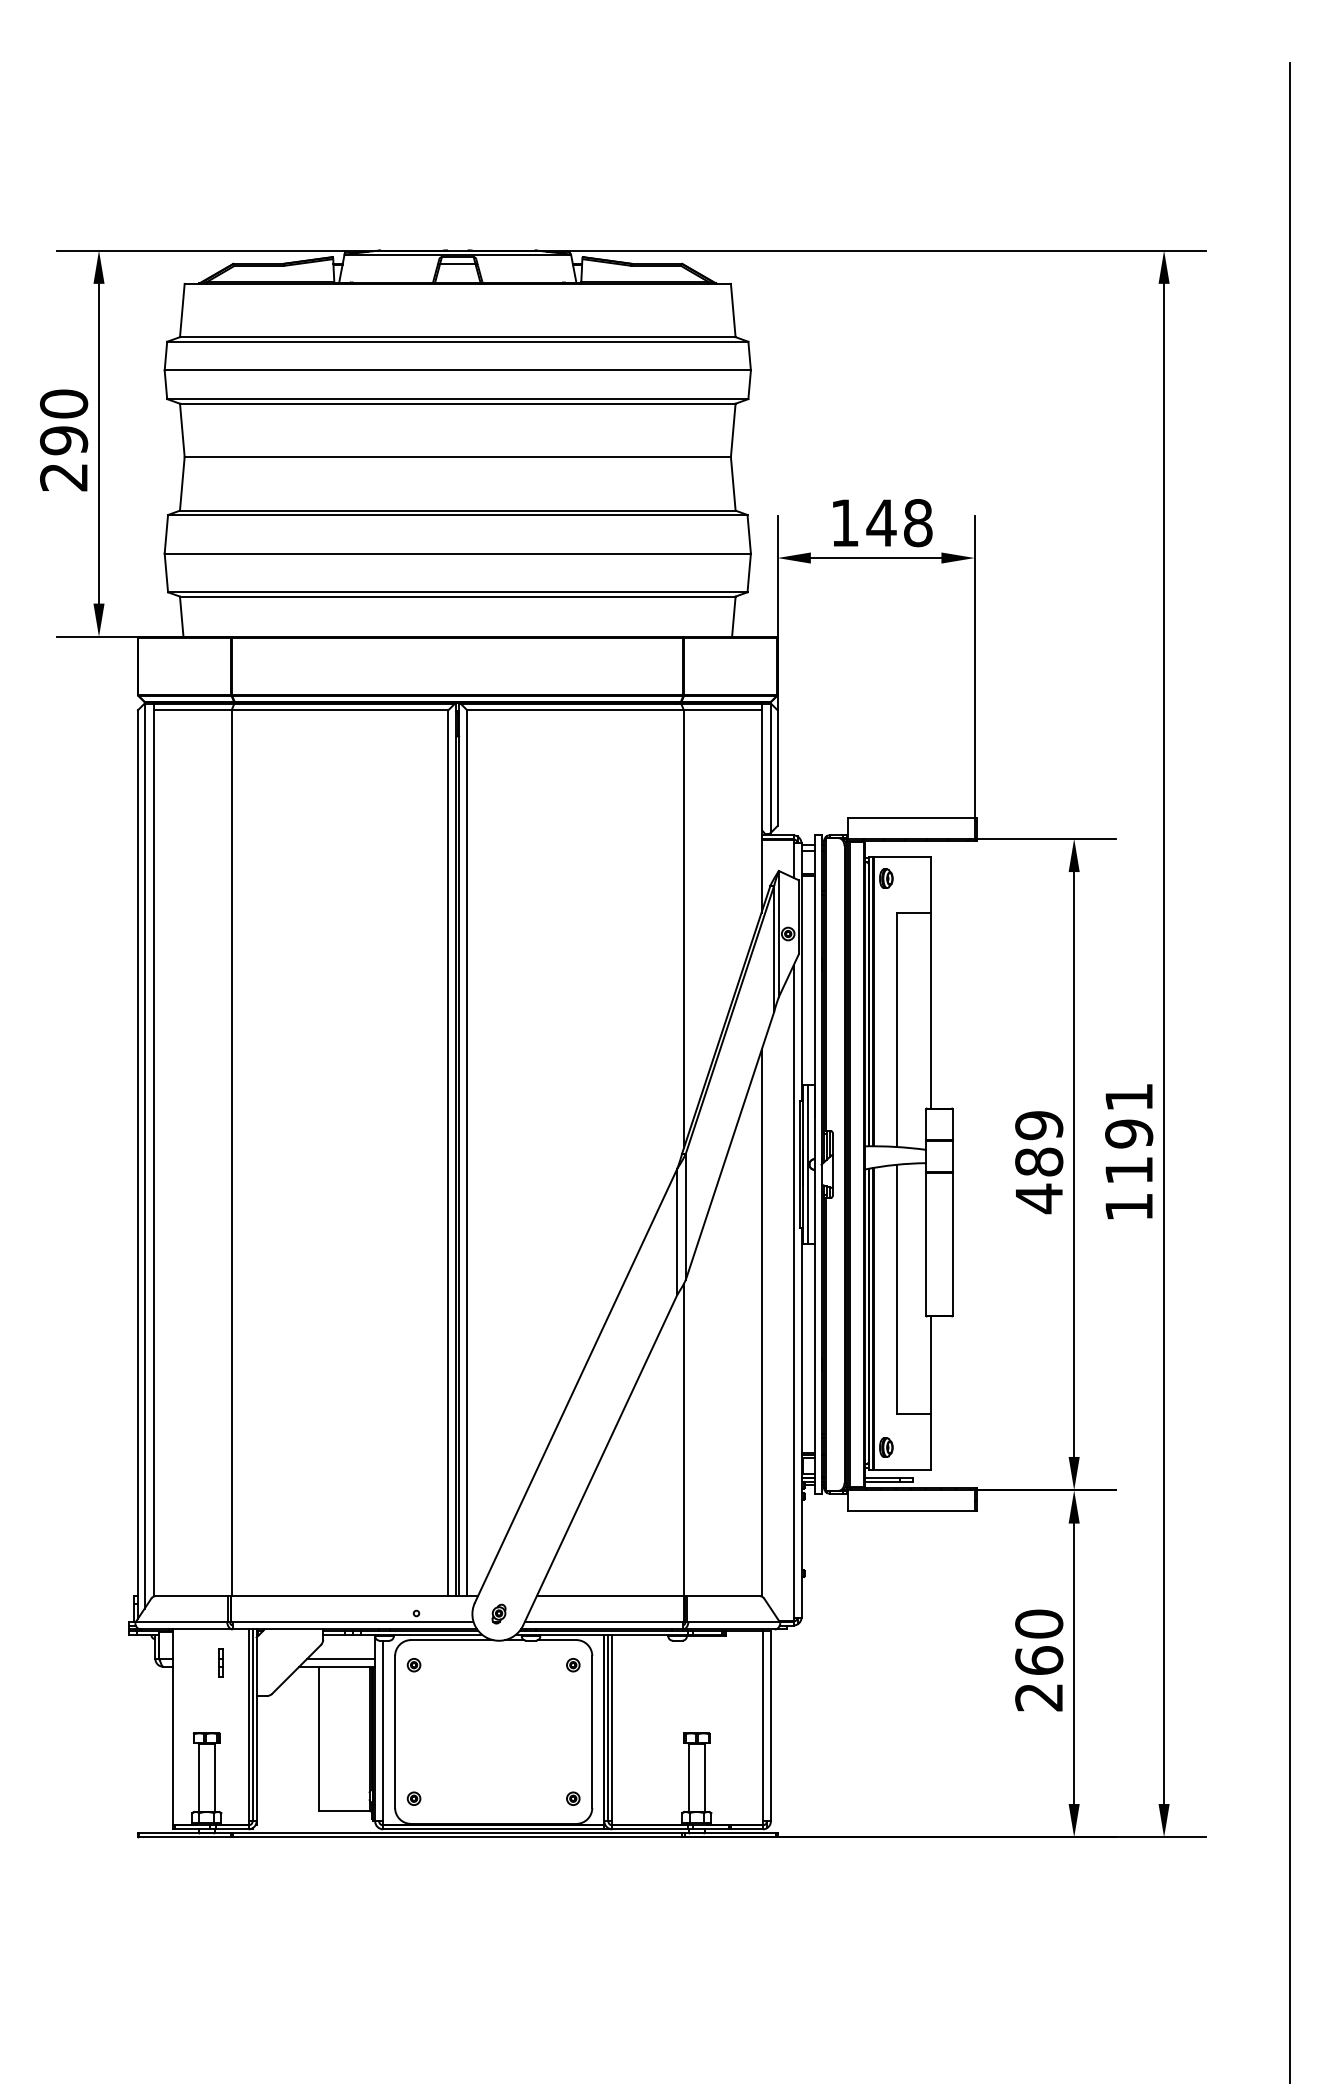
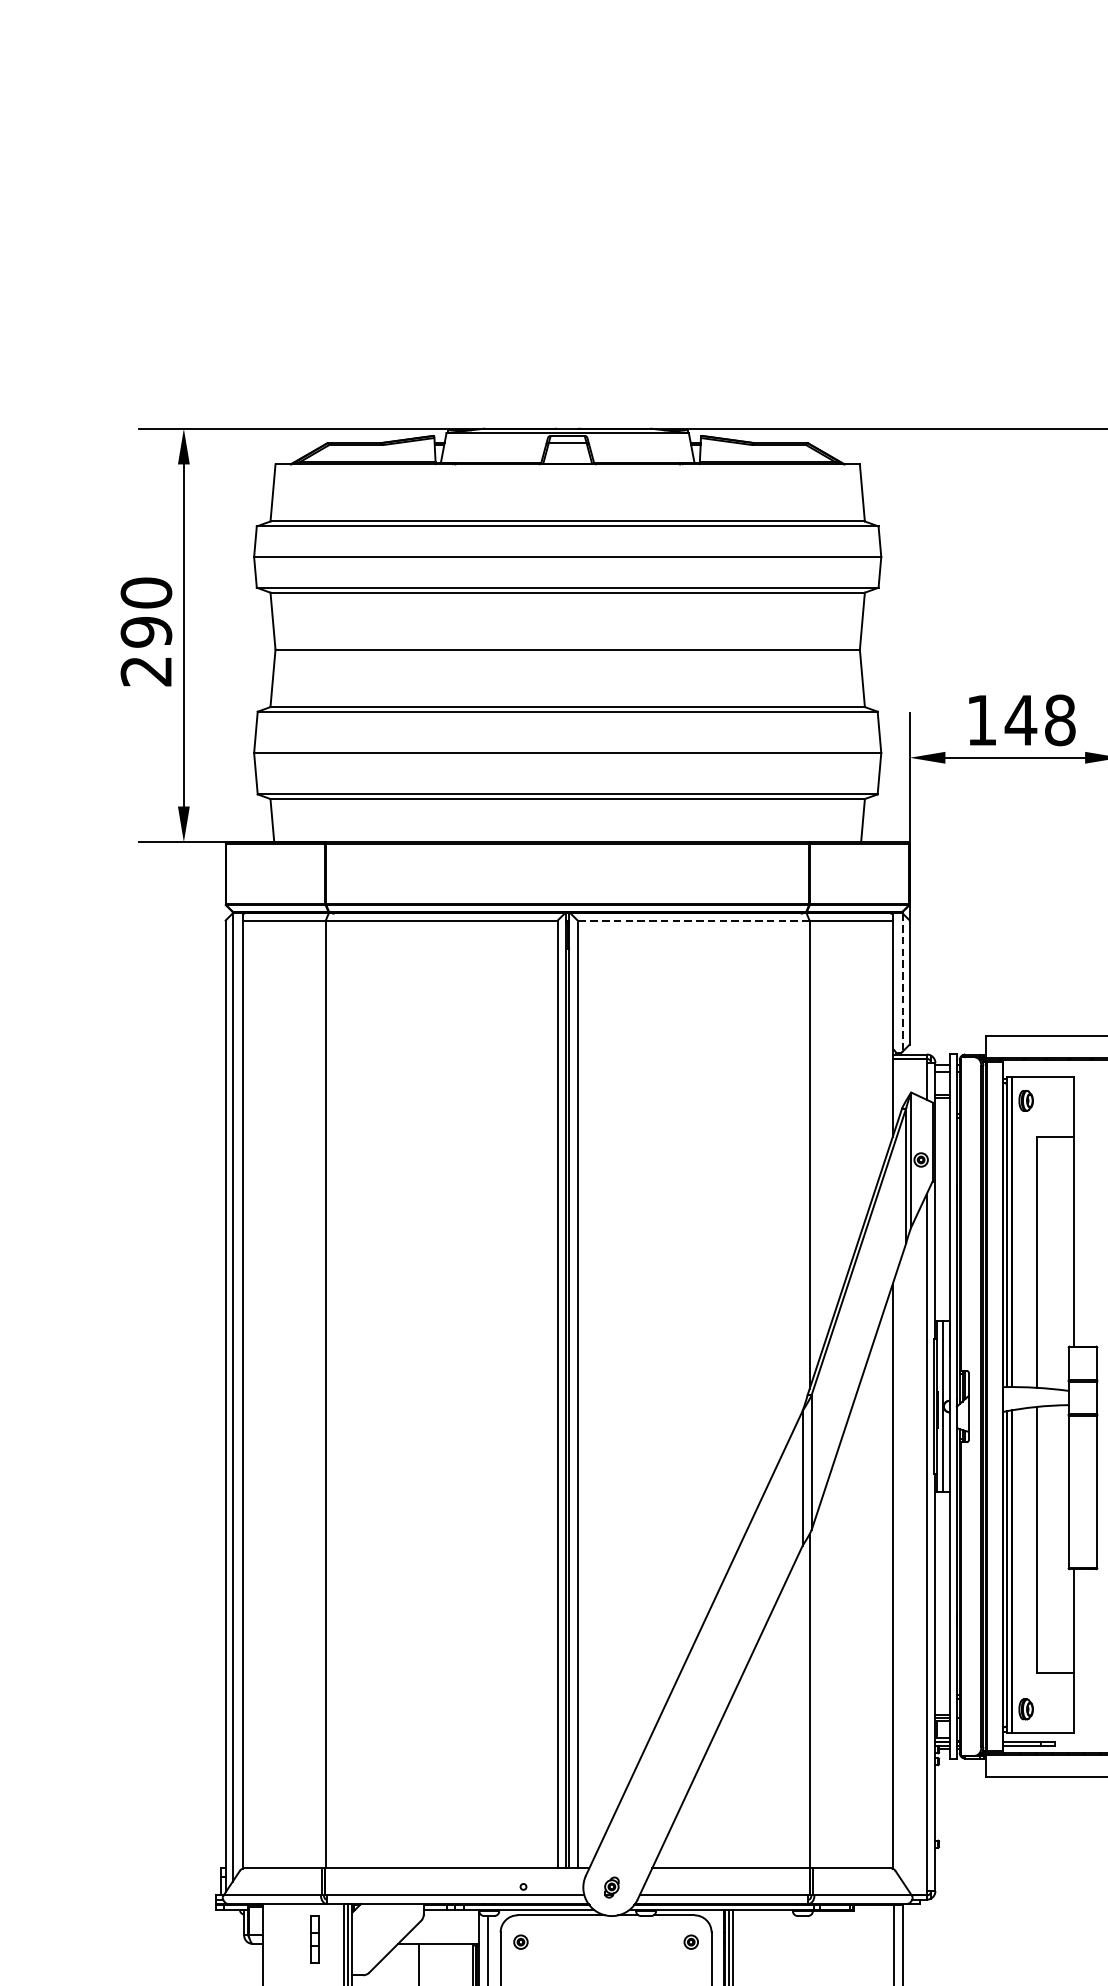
line: (575, 710) -> (693, 920), solid -> dashed
line: (770, 768) -> (902, 982), solid -> dashed
line: (341, 1658) -> (443, 1935), removed
part: (220, 1662) -> (313, 1939), size x1.6

